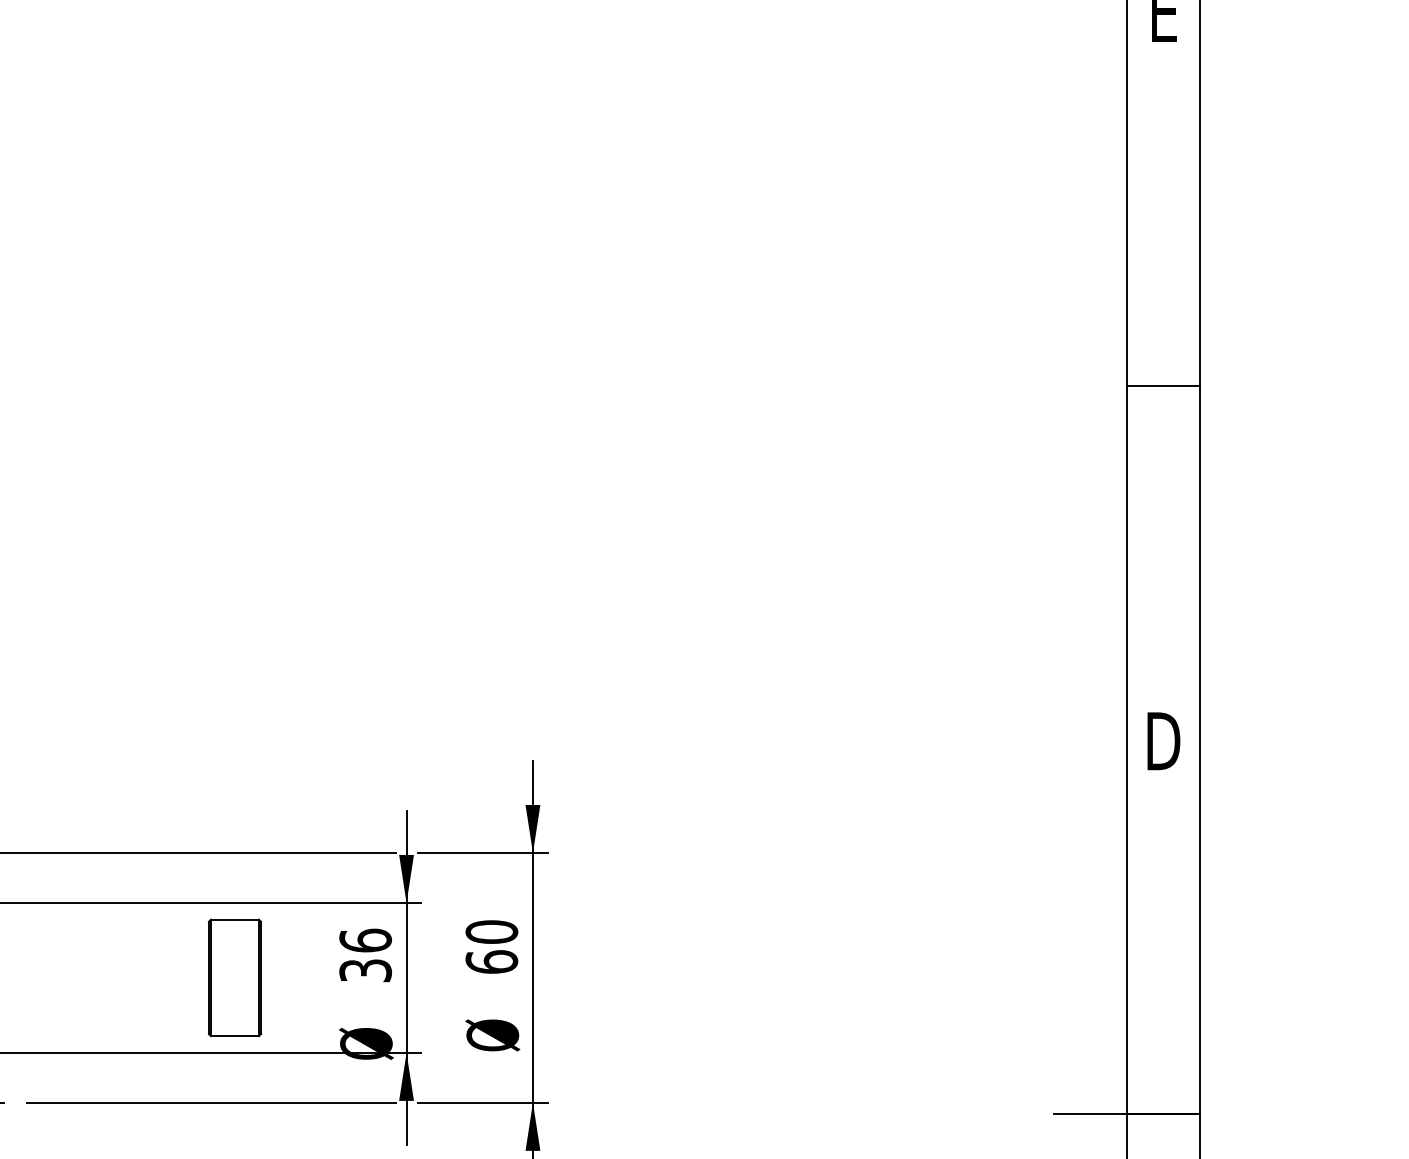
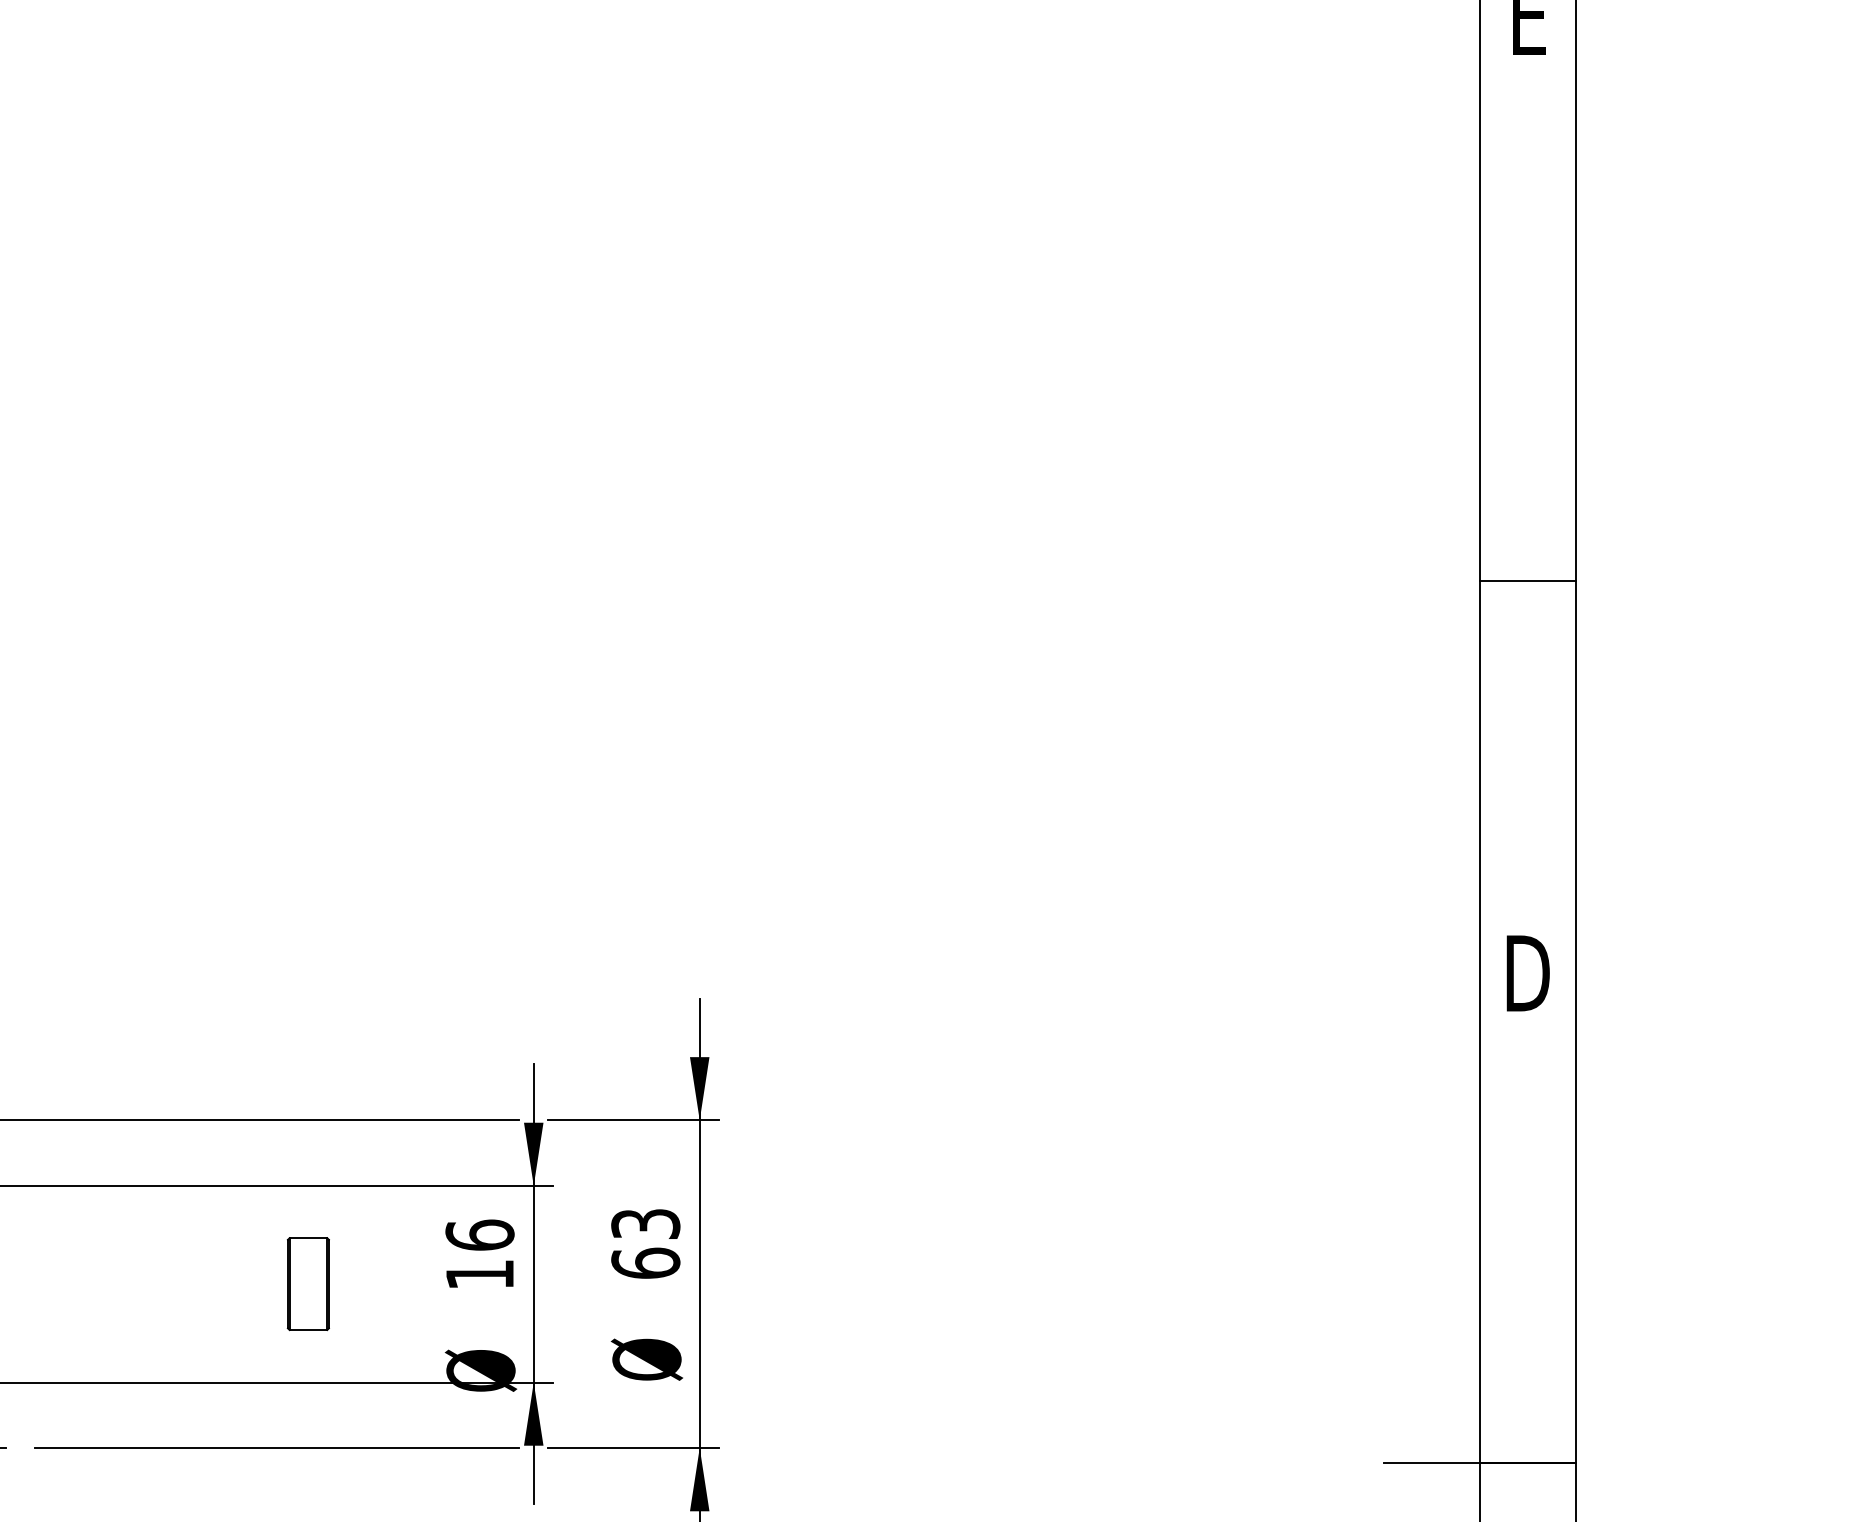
line: (1163, 385) -> (1527, 581), moved
text: (491, 931) -> (645, 1223), 60 -> 63
text: (365, 970) -> (479, 1274), 36 -> 16
part: (235, 977) -> (308, 1283), size x0.6

